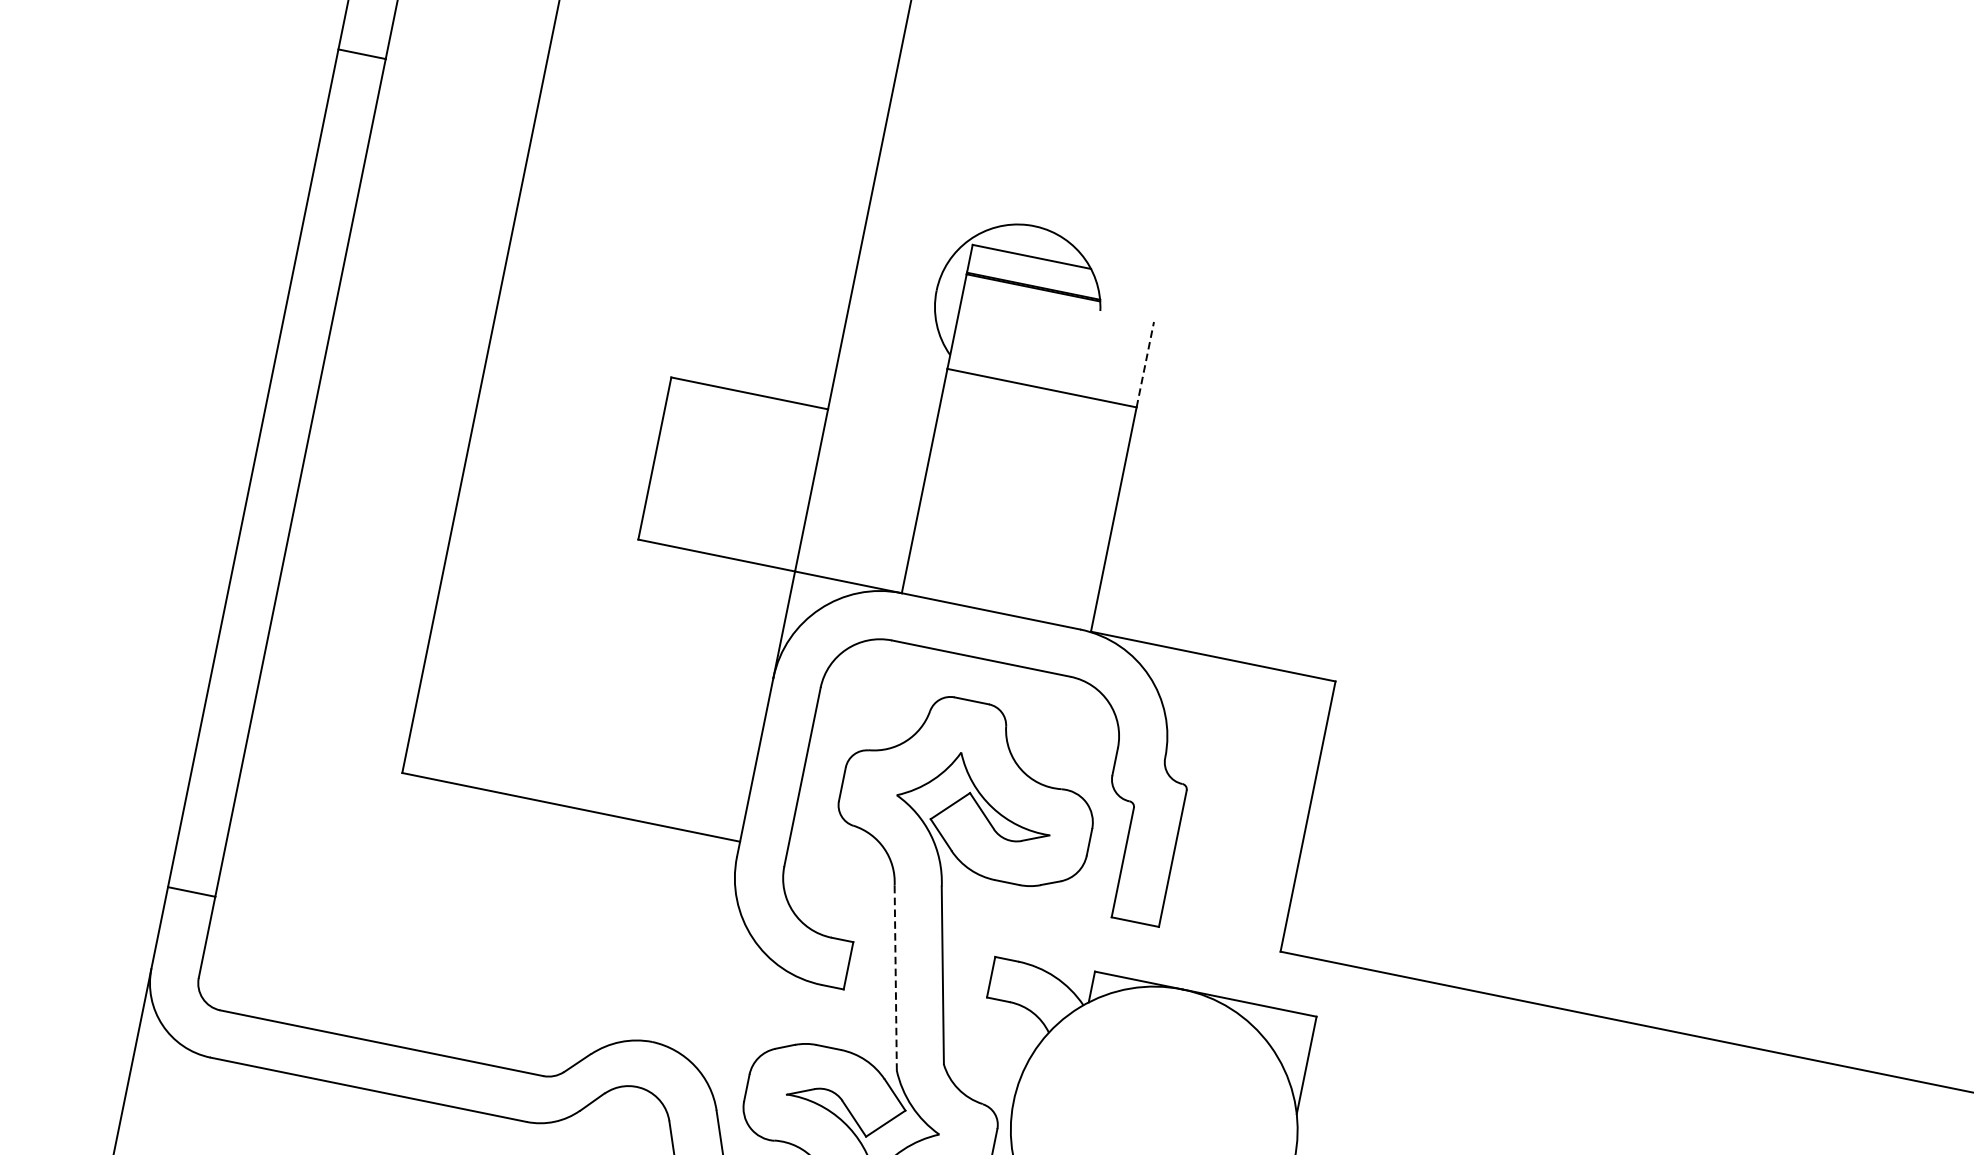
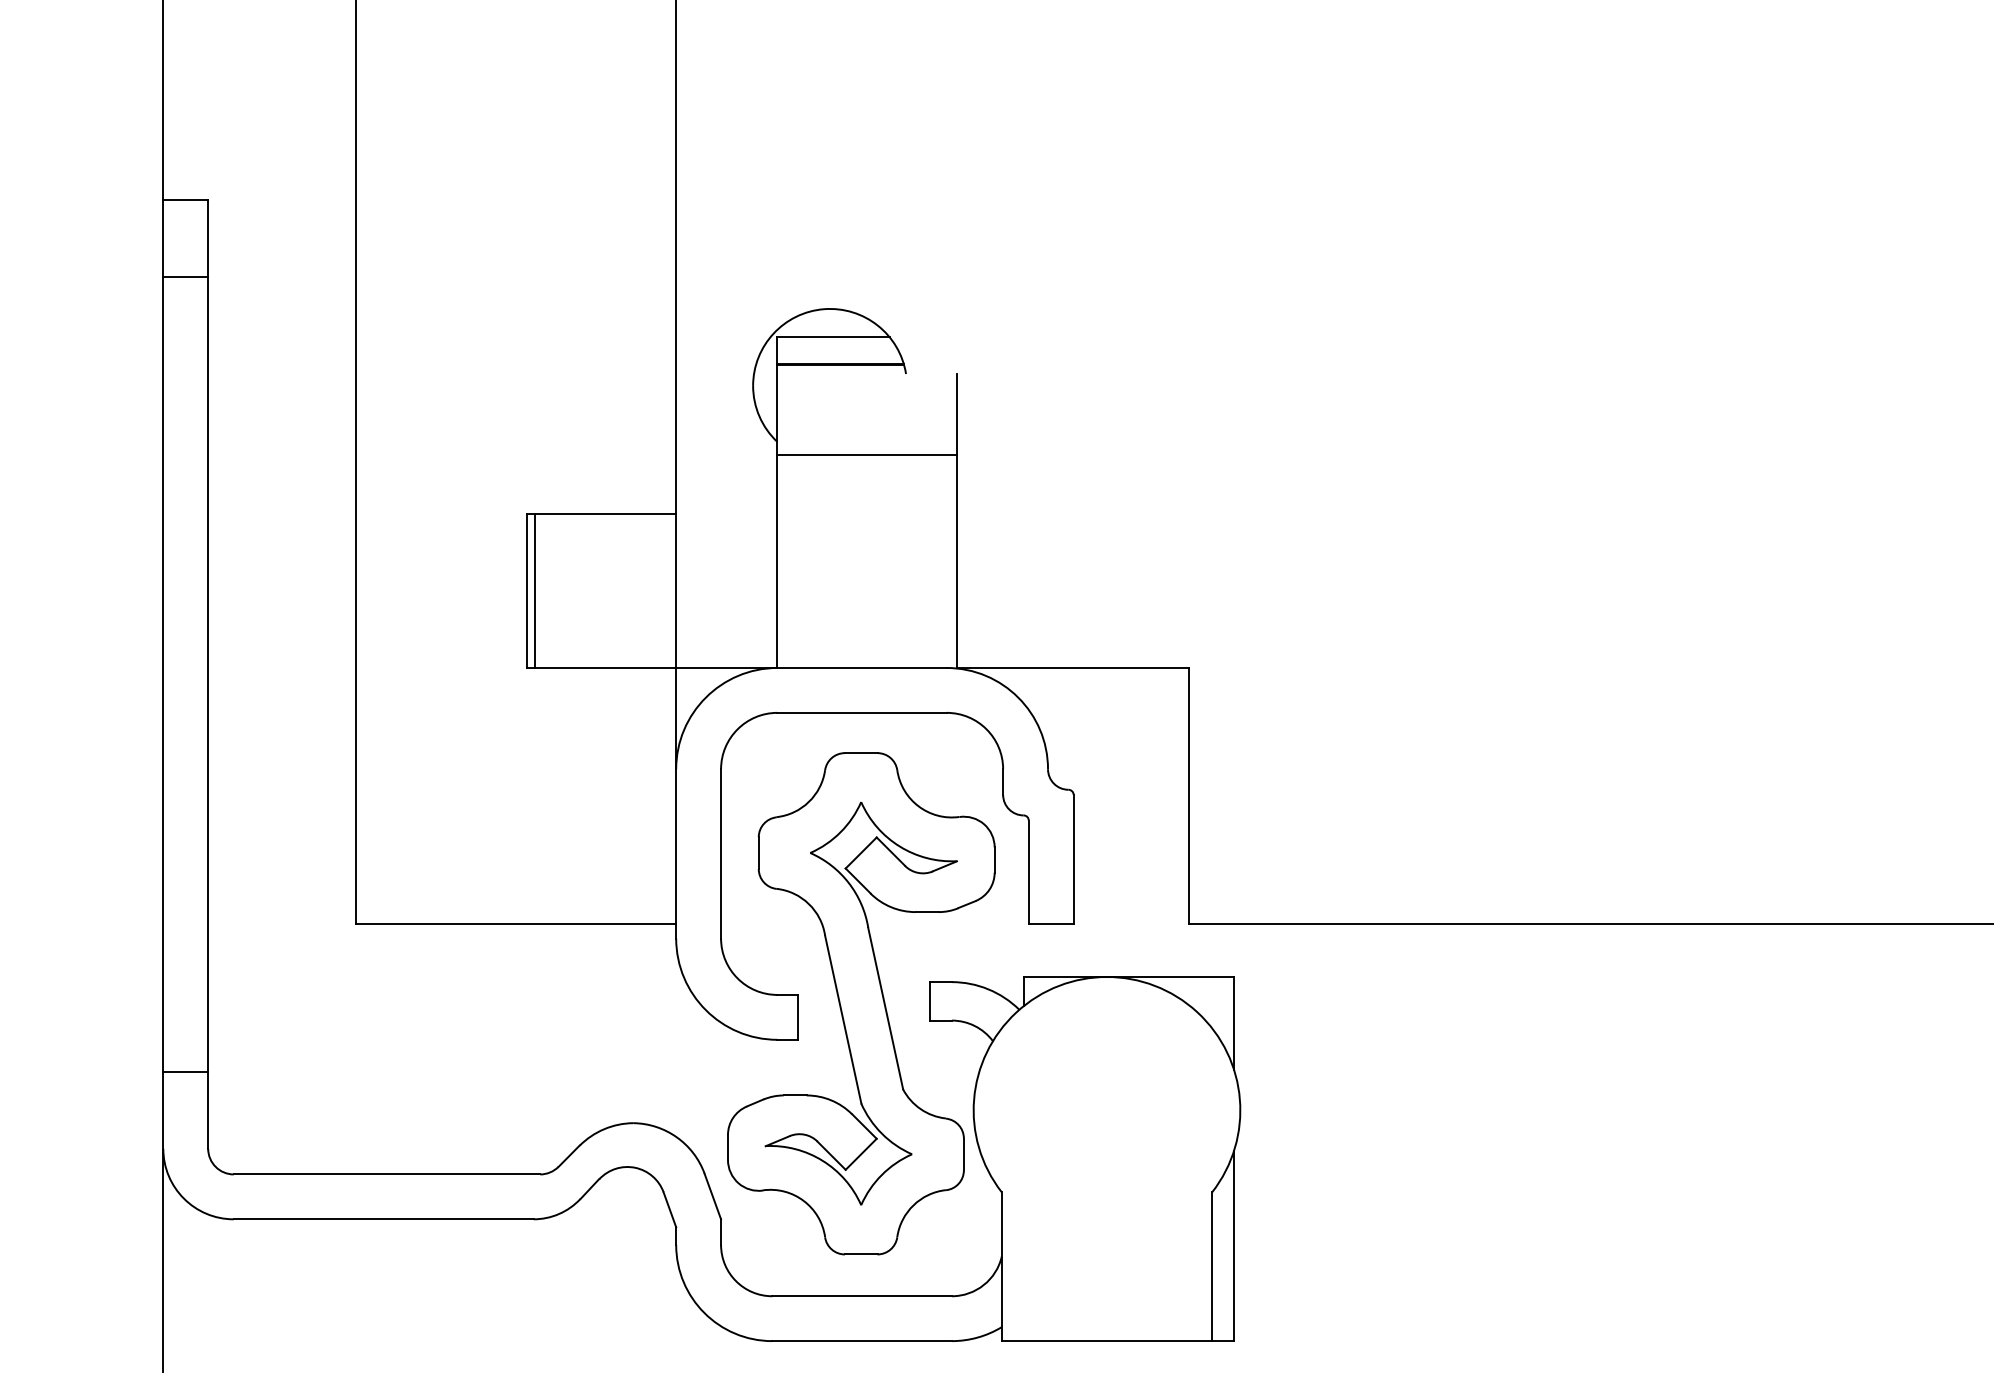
line: (1144, 364) -> (956, 414), dashed -> solid
line: (663, 459) -> (535, 590), added
line: (896, 977) -> (843, 1019), dashed -> solid

